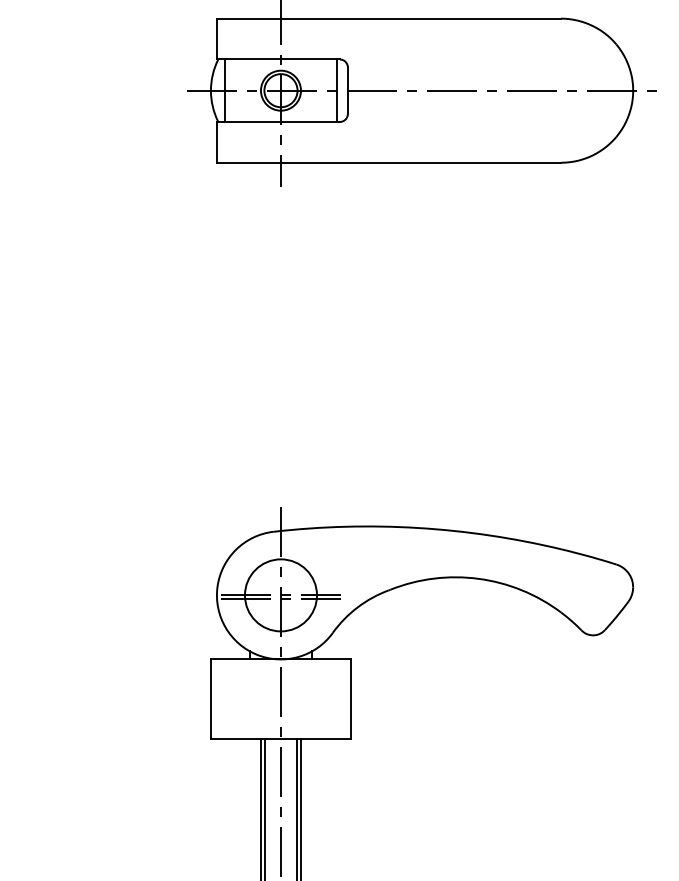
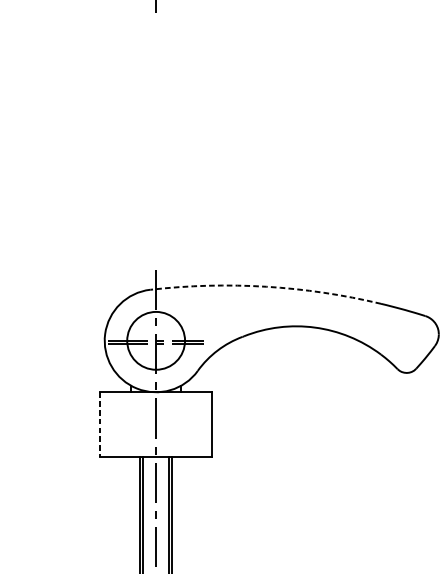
arc: (418, 528) -> (266, 287), solid -> dashed
line: (210, 699) -> (99, 424), solid -> dashed

